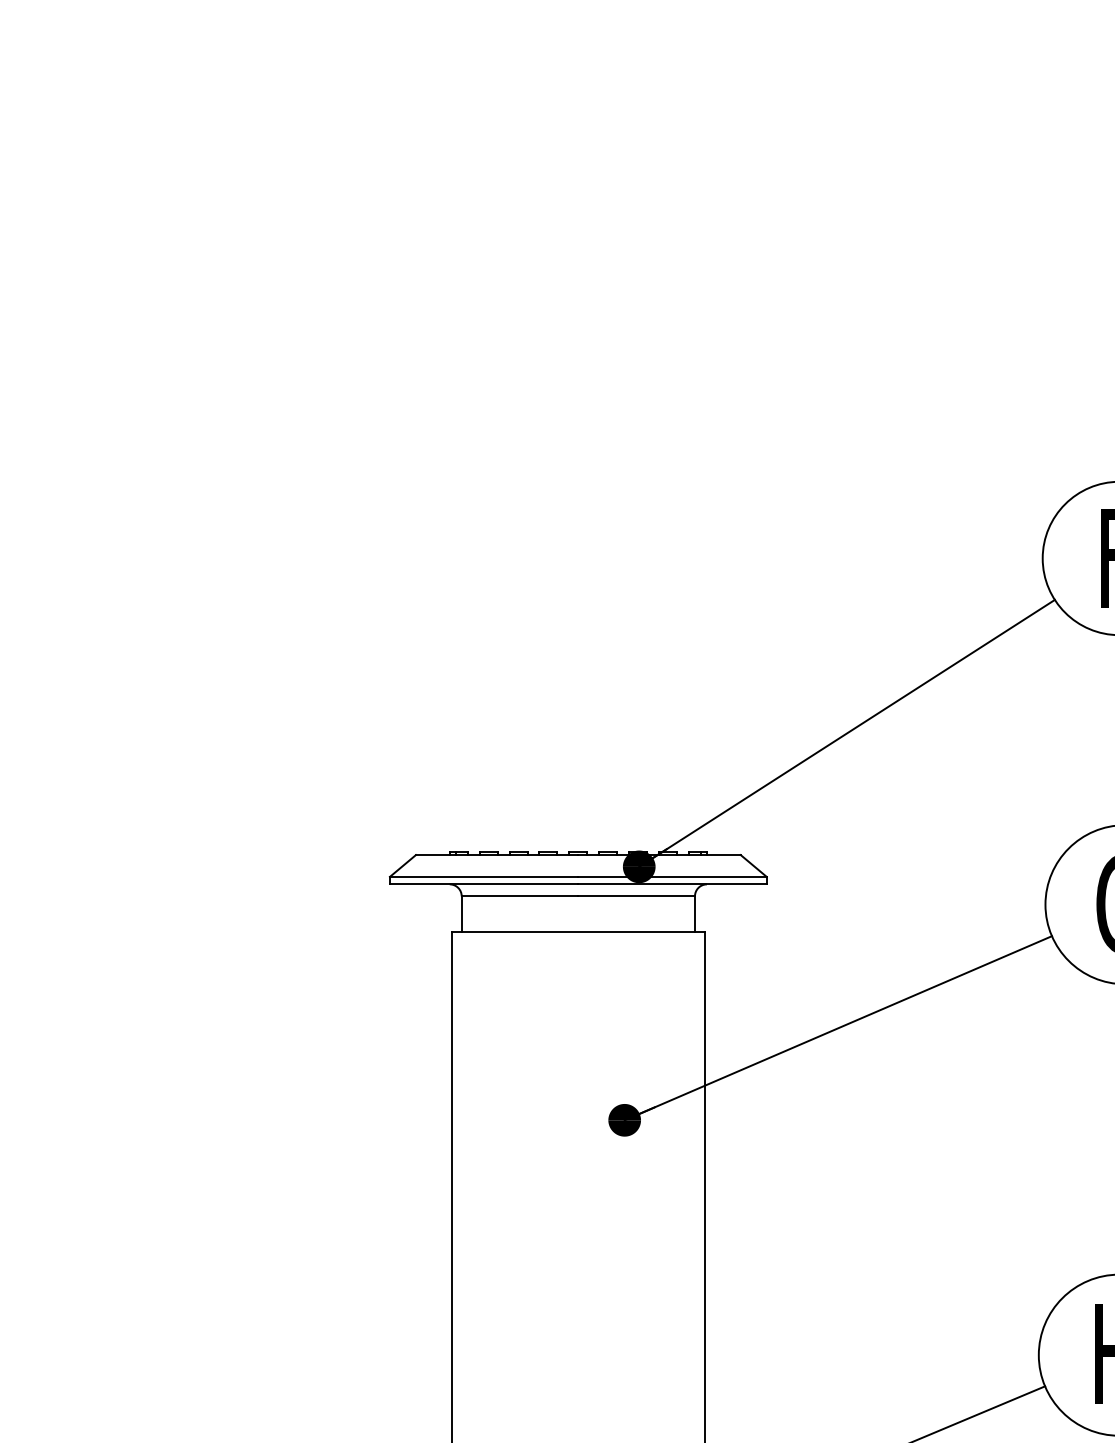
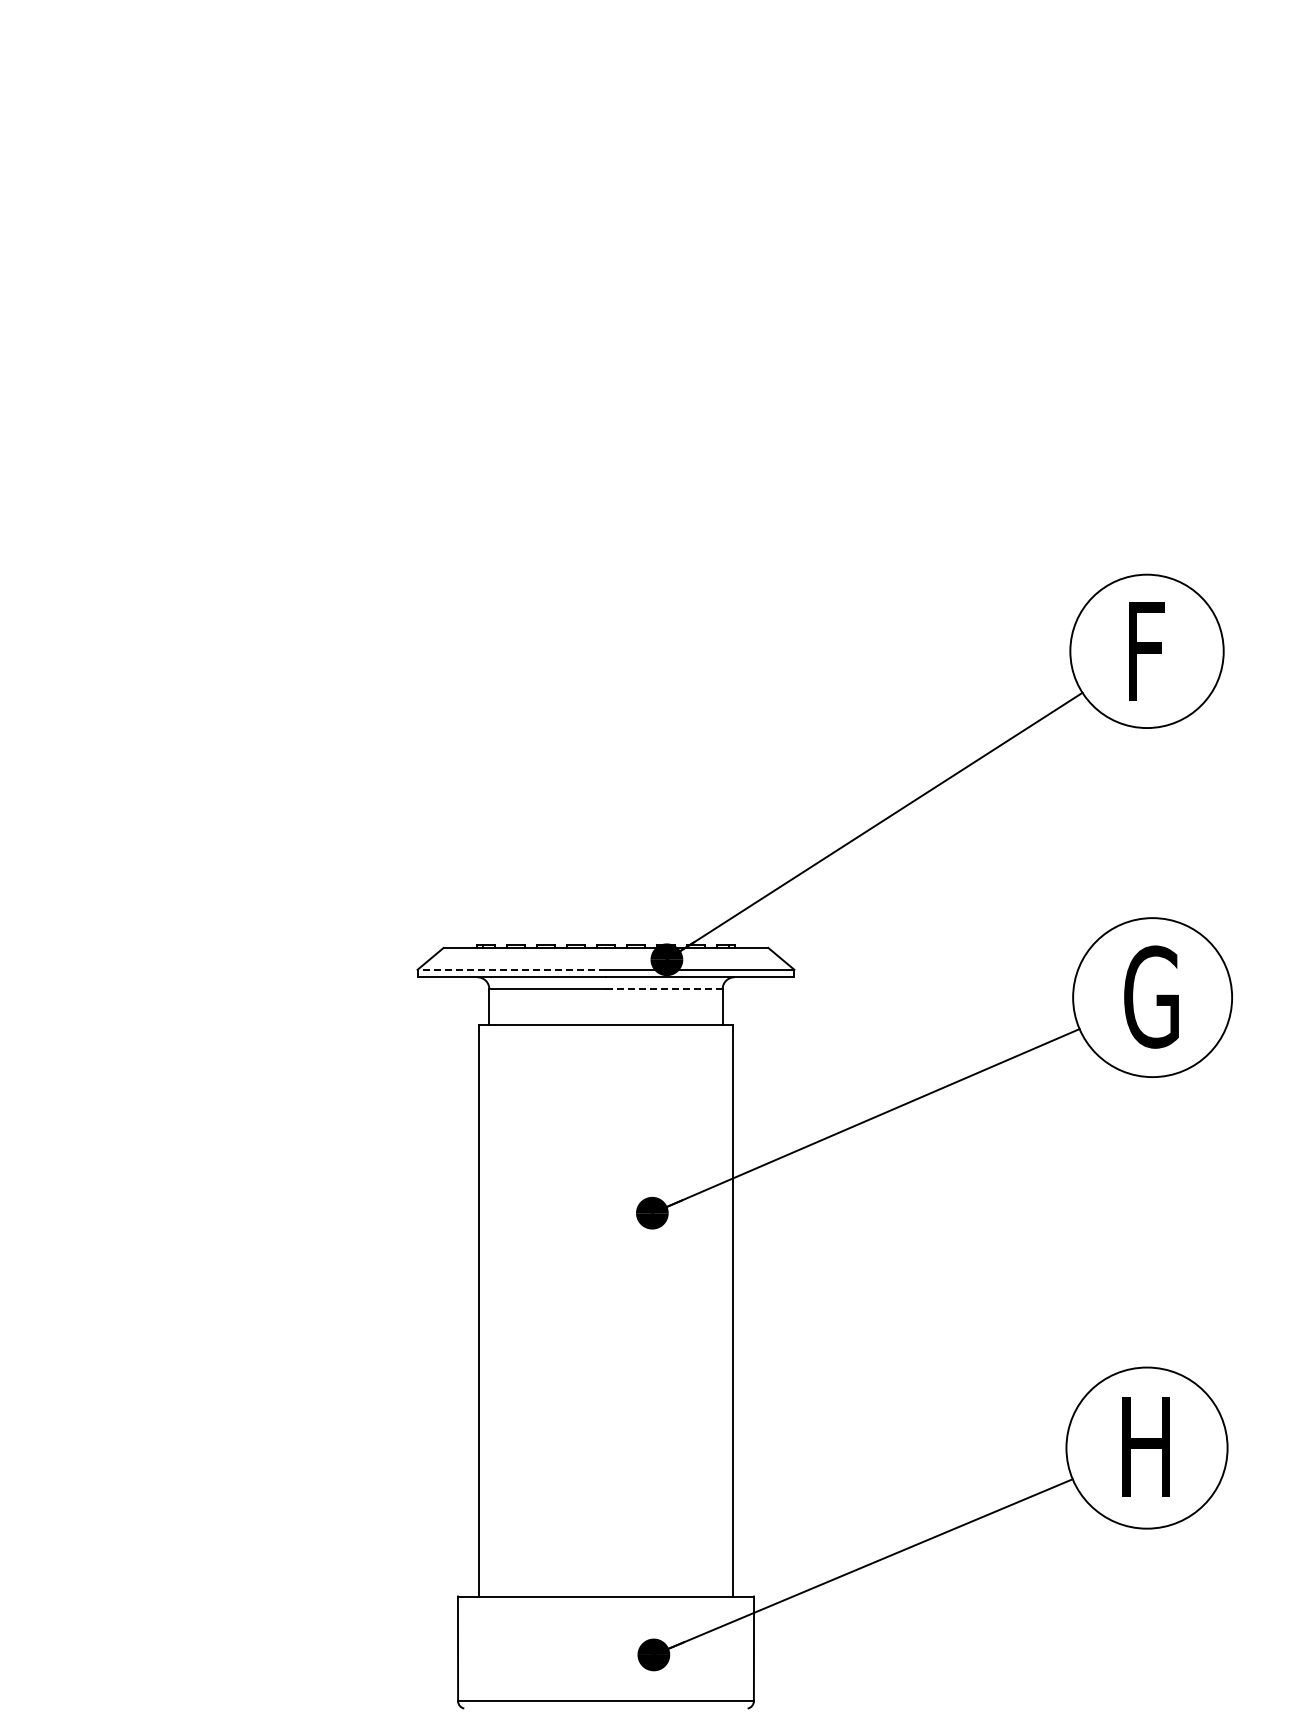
line: (483, 876) -> (511, 969), solid -> dashed
line: (635, 896) -> (663, 989), solid -> dashed

